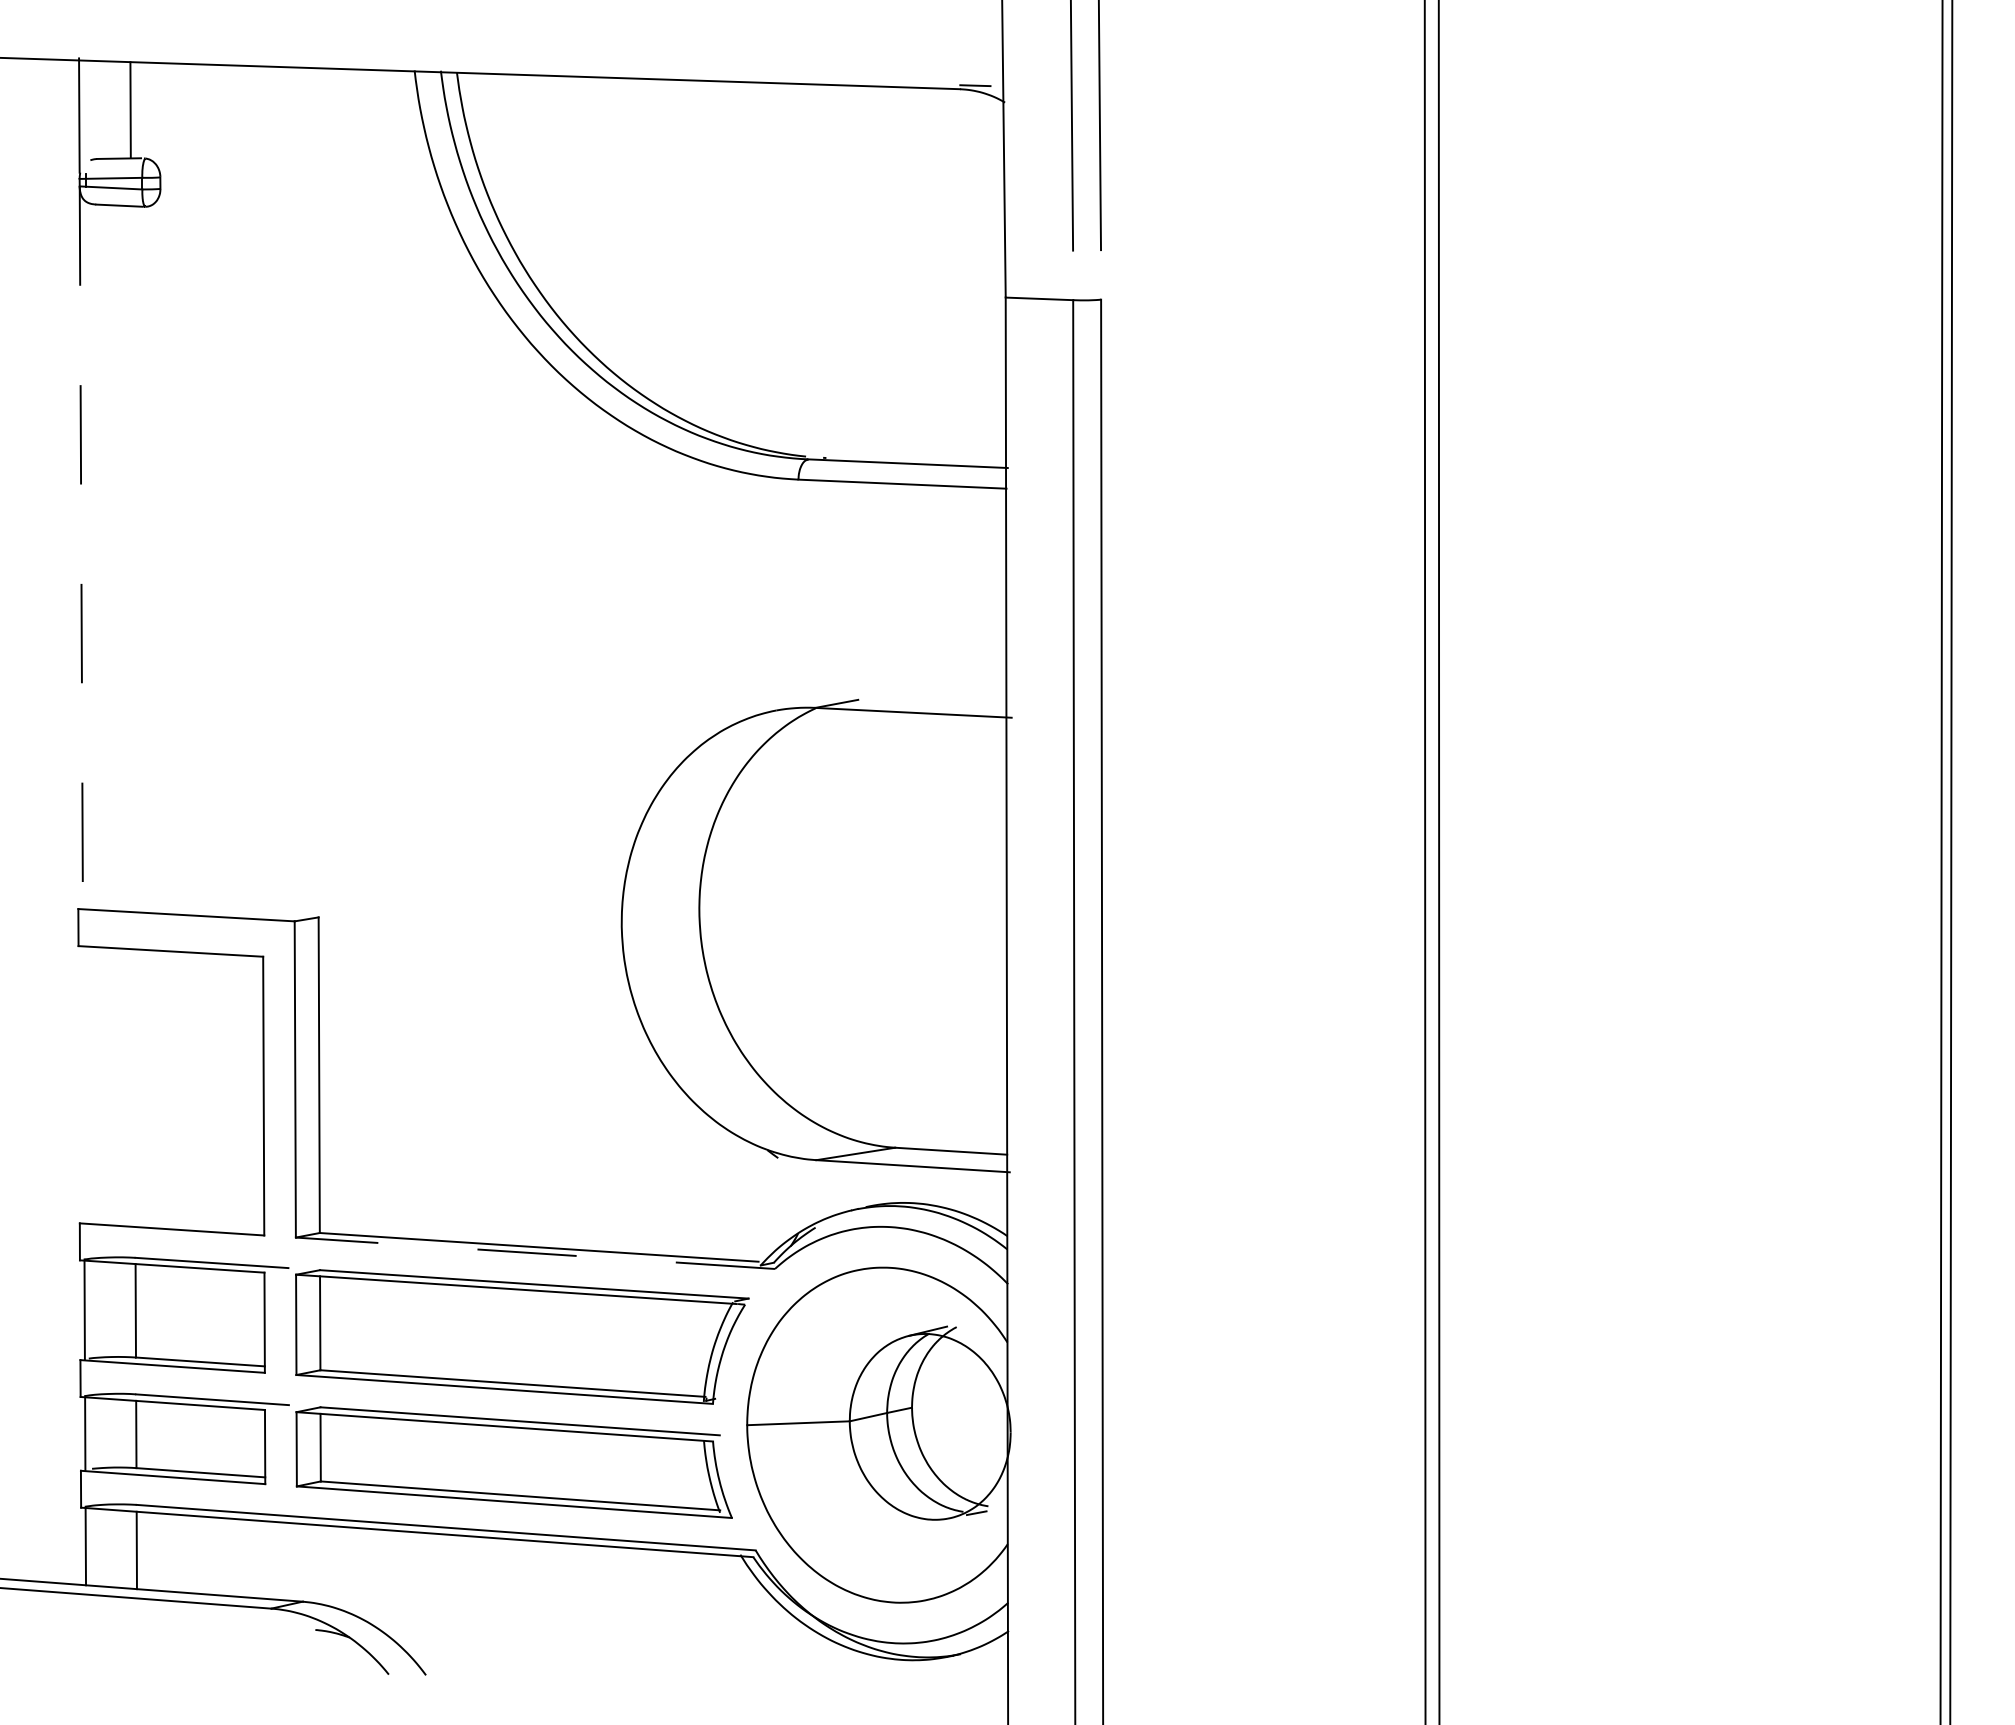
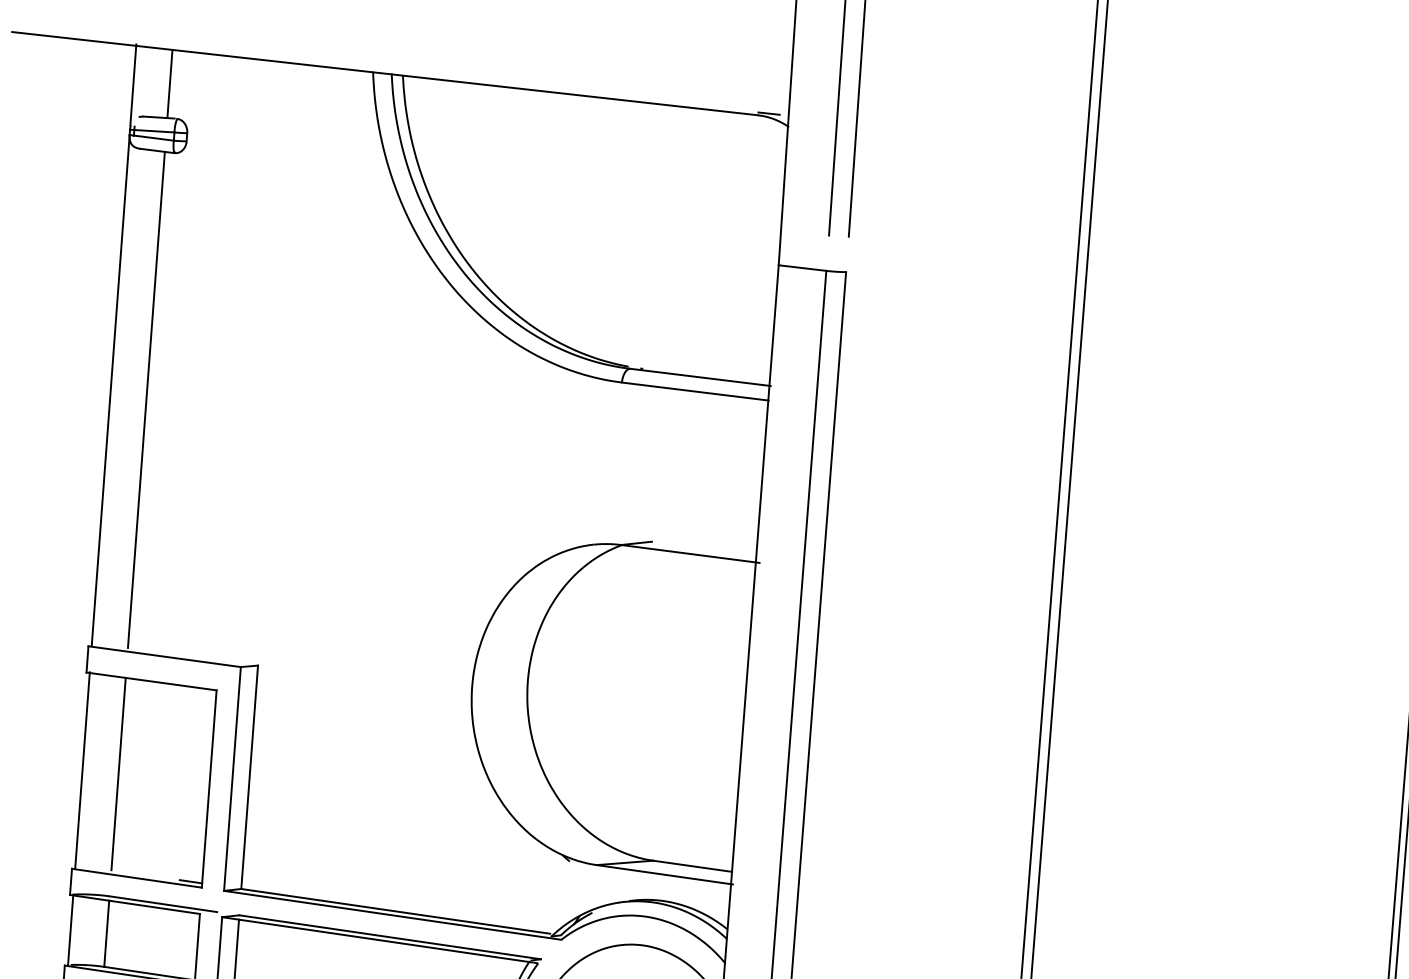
line: (81, 547) -> (110, 390), dashed -> solid
line: (132, 556) -> (146, 399), added
line: (83, 1083) -> (82, 770), added
line: (134, 1084) -> (118, 773), added
line: (248, 1228) -> (191, 881), added
line: (534, 1253) -> (392, 915), dashed -> solid

